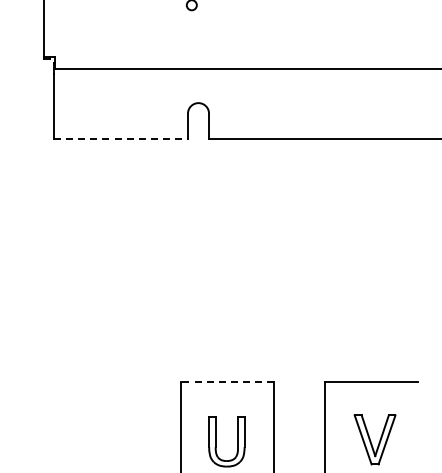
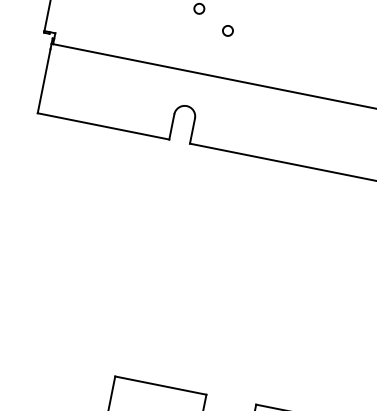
circle: (224, 21) -> (228, 31), added
line: (121, 139) -> (104, 126), dashed -> solid
line: (227, 382) -> (160, 385), dashed -> solid

